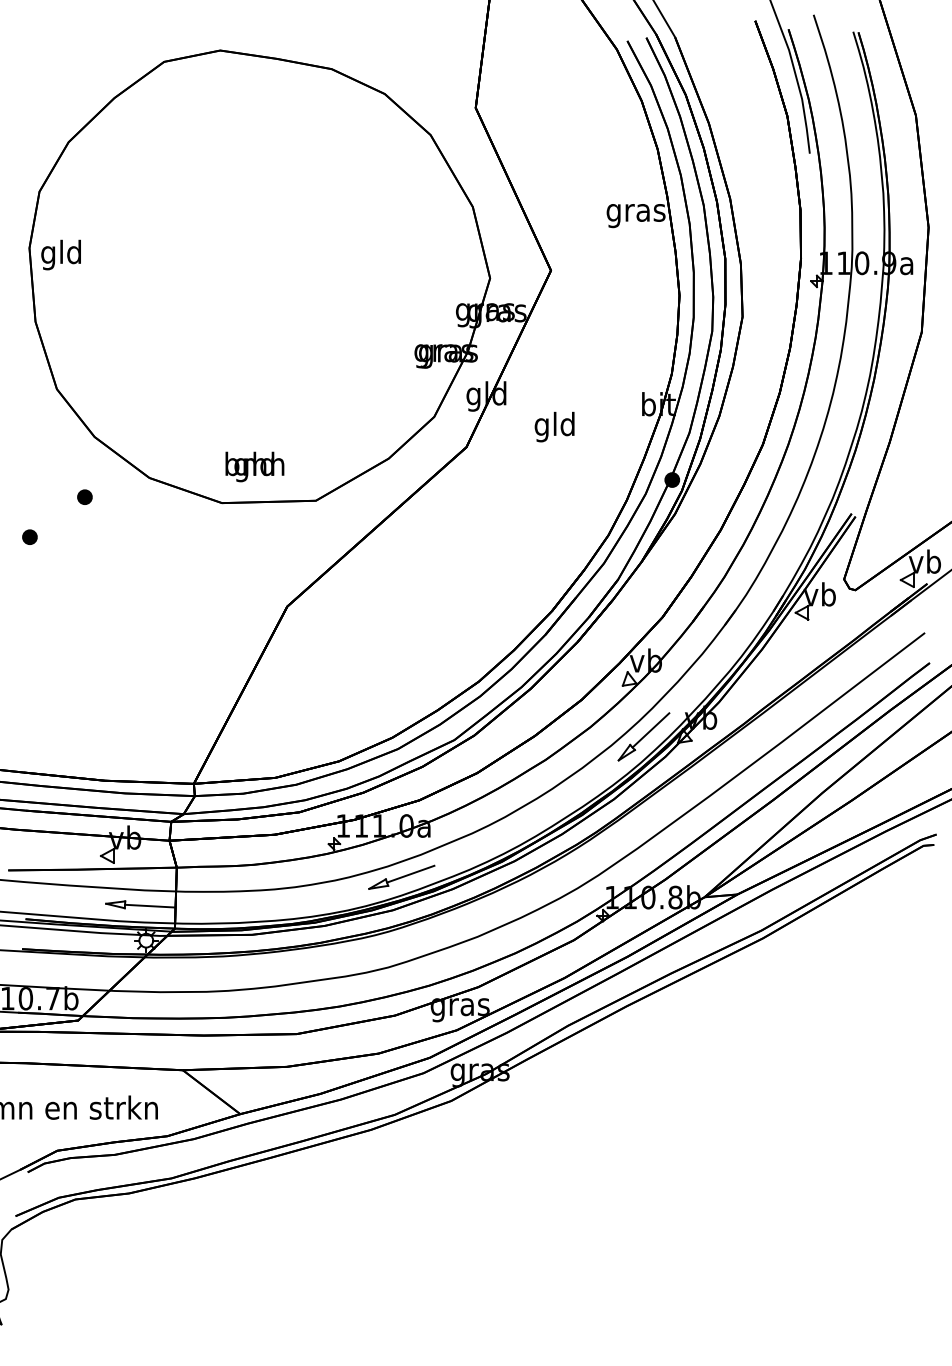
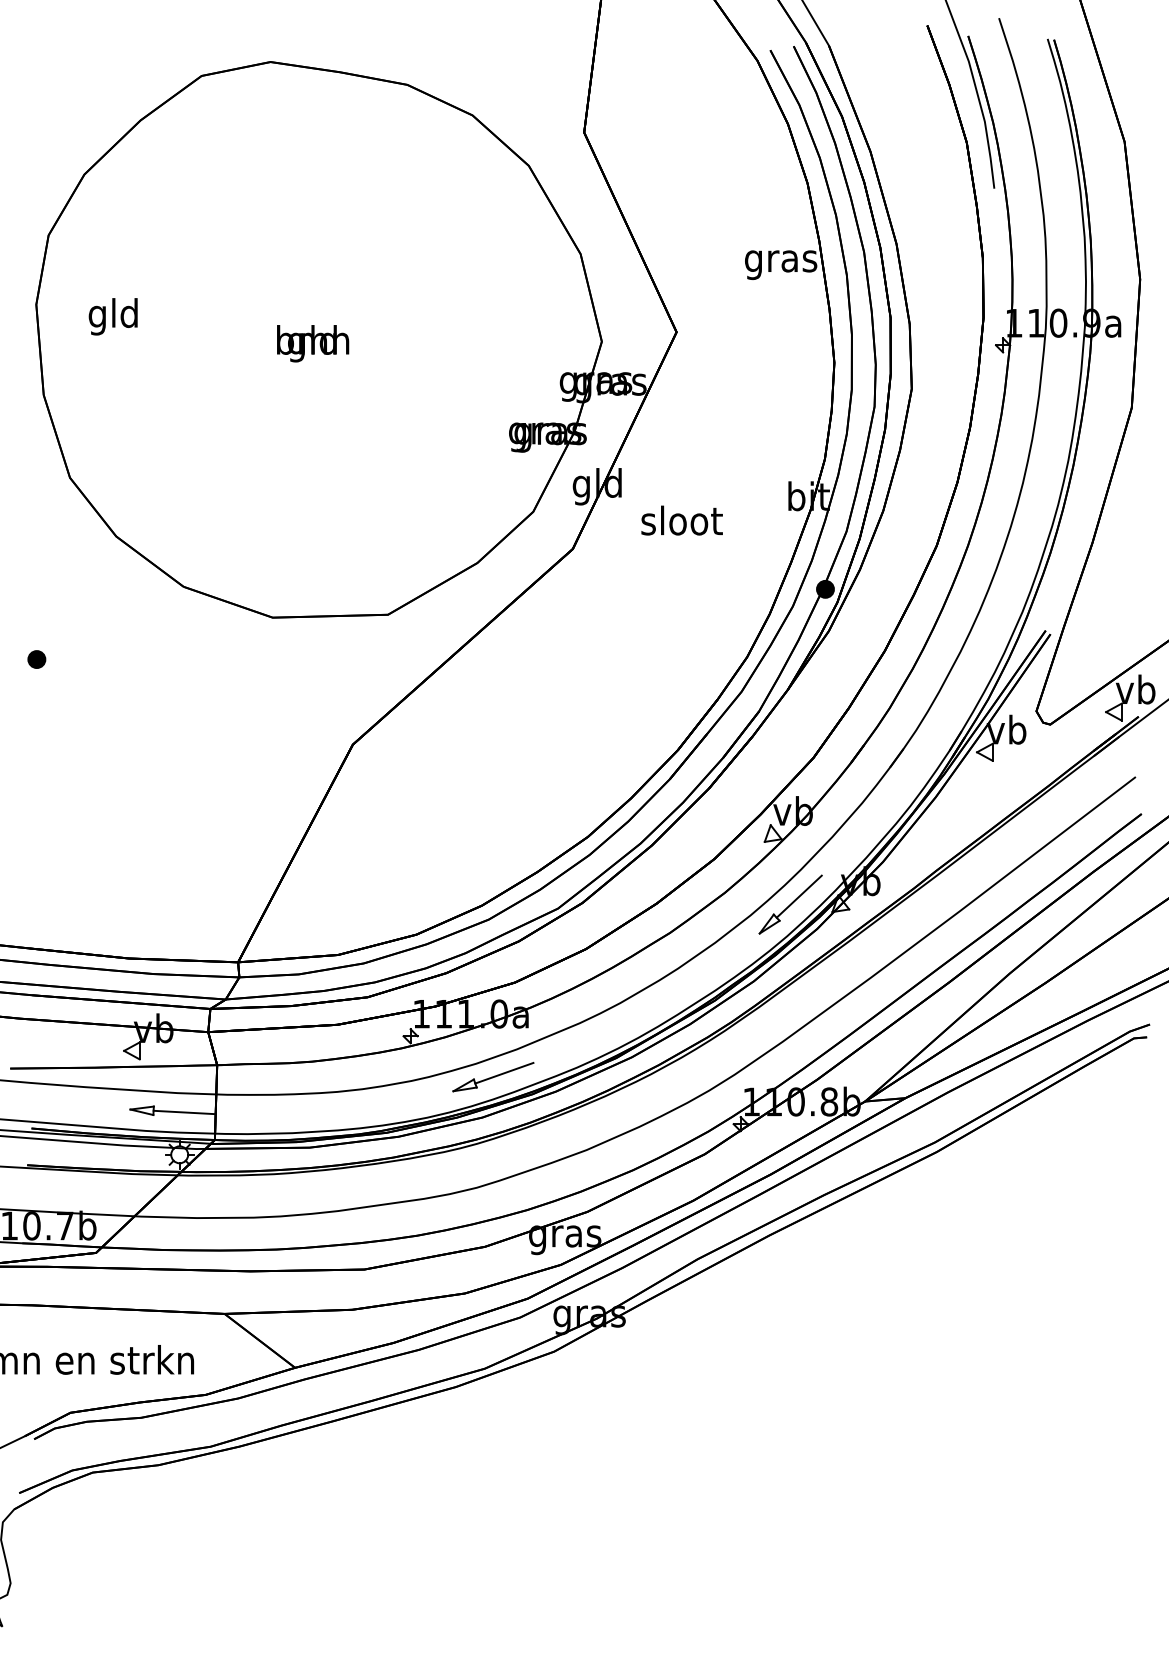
text: (60, 254) -> (112, 316), moved
text: (555, 426) -> (682, 523), gld -> sloot
text: (254, 466) -> (312, 343), moved
part: (84, 496) -> (103, 609), removed

